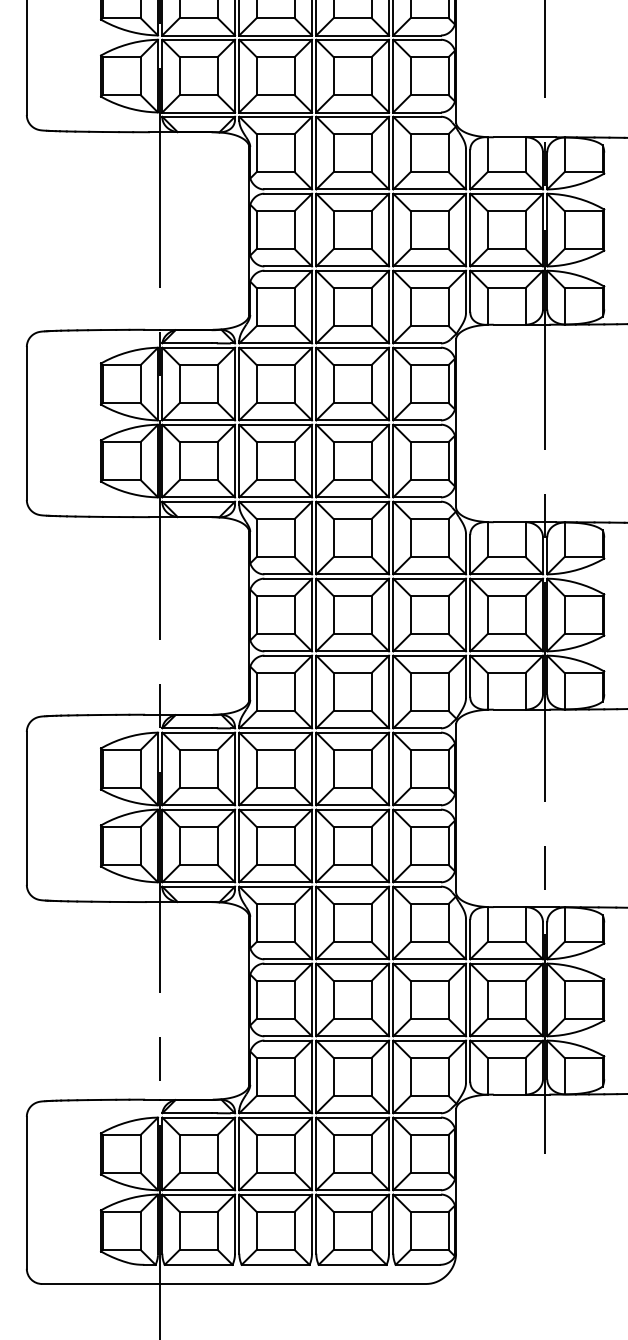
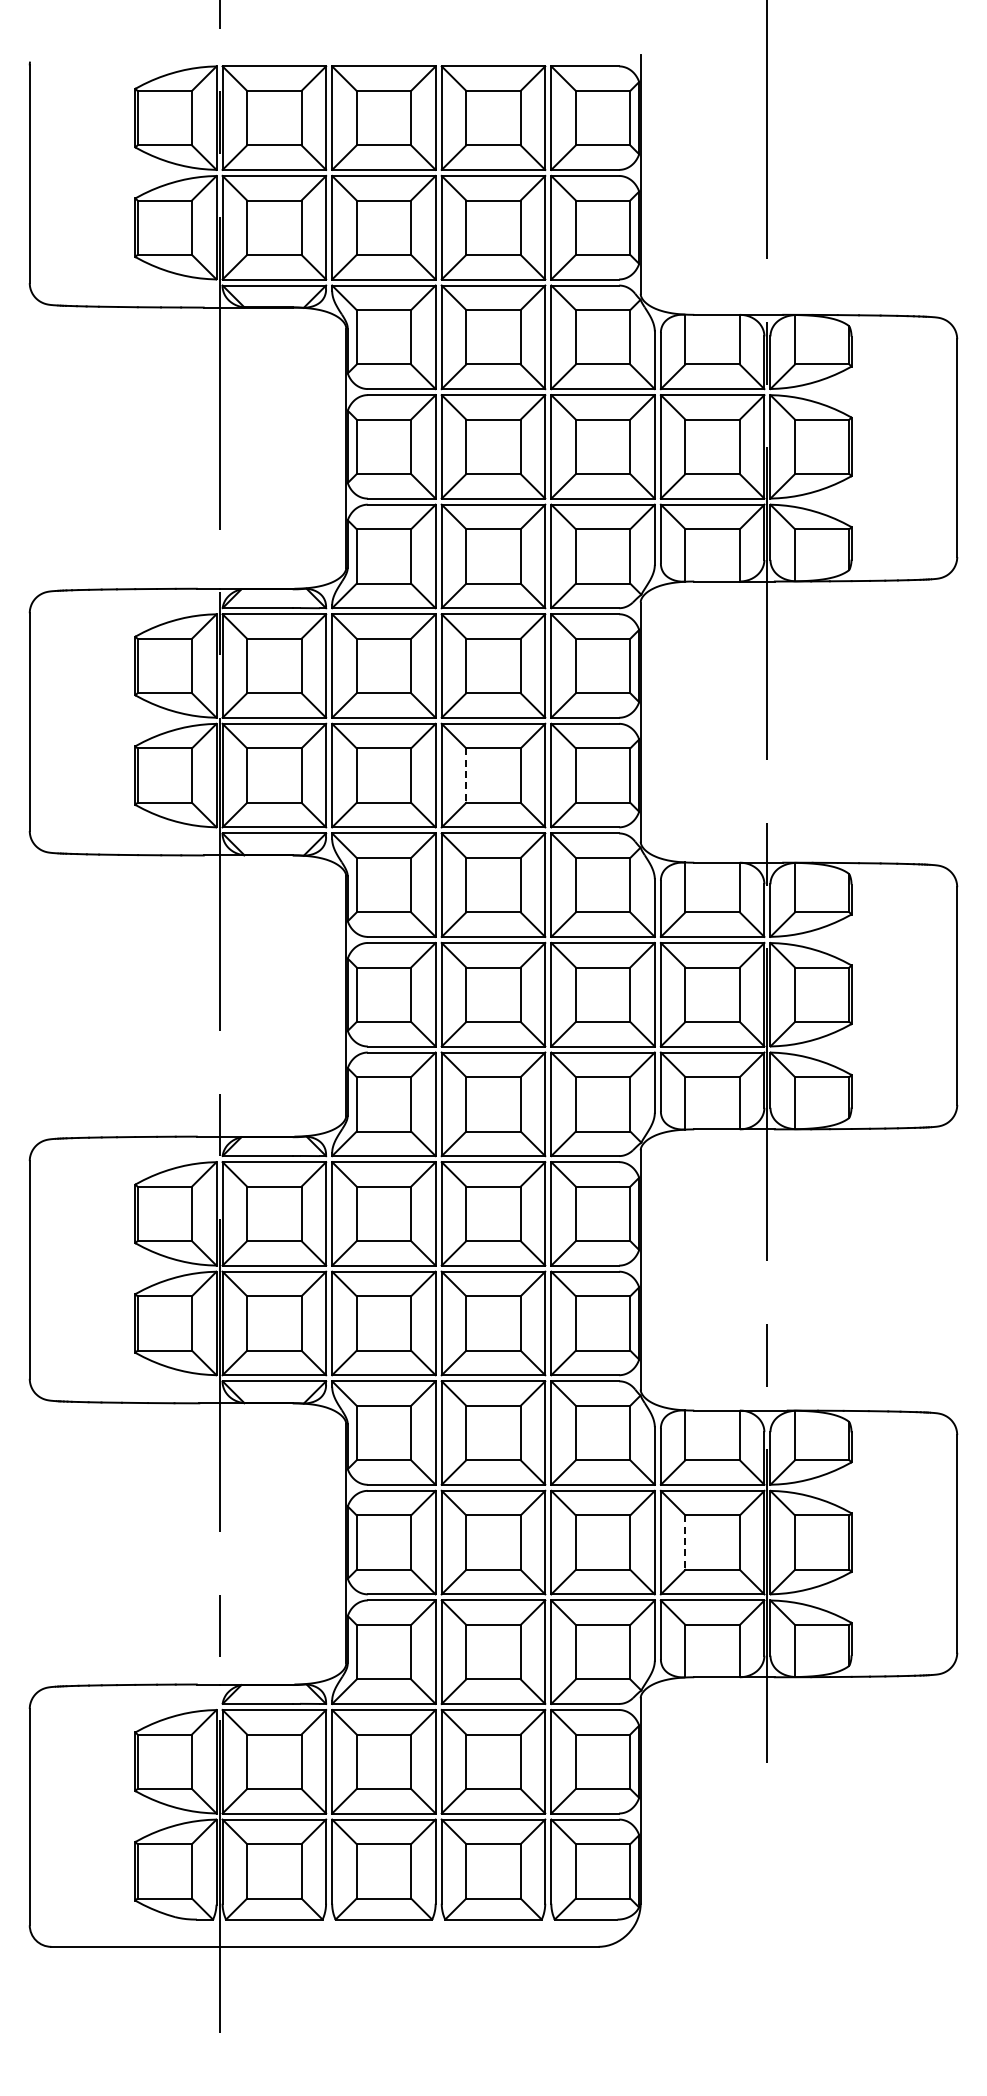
line: (333, 461) -> (466, 776), solid -> dashed
line: (487, 1000) -> (685, 1543), solid -> dashed

